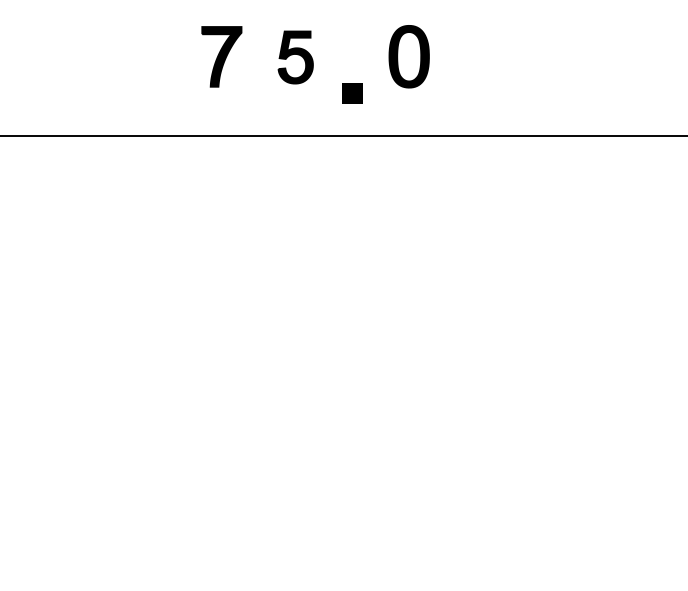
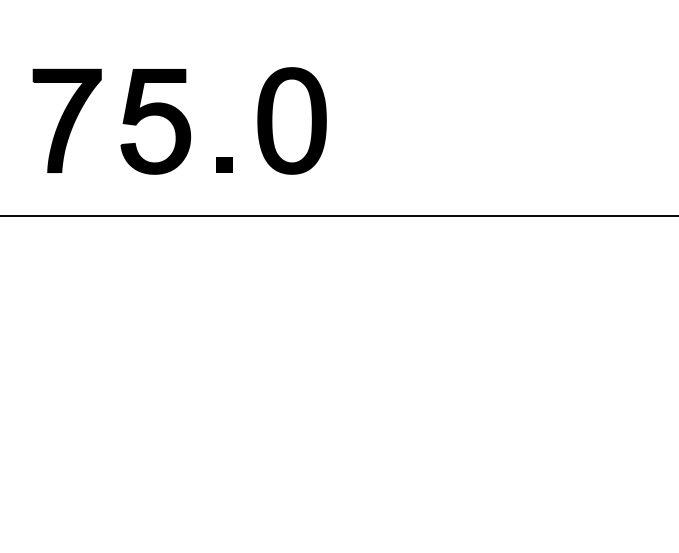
part: (221, 56) -> (66, 120), size x1.43
part: (409, 56) -> (292, 120), size x1.43
part: (295, 57) -> (155, 121), size x1.67
part: (352, 92) -> (224, 163), size x0.62

